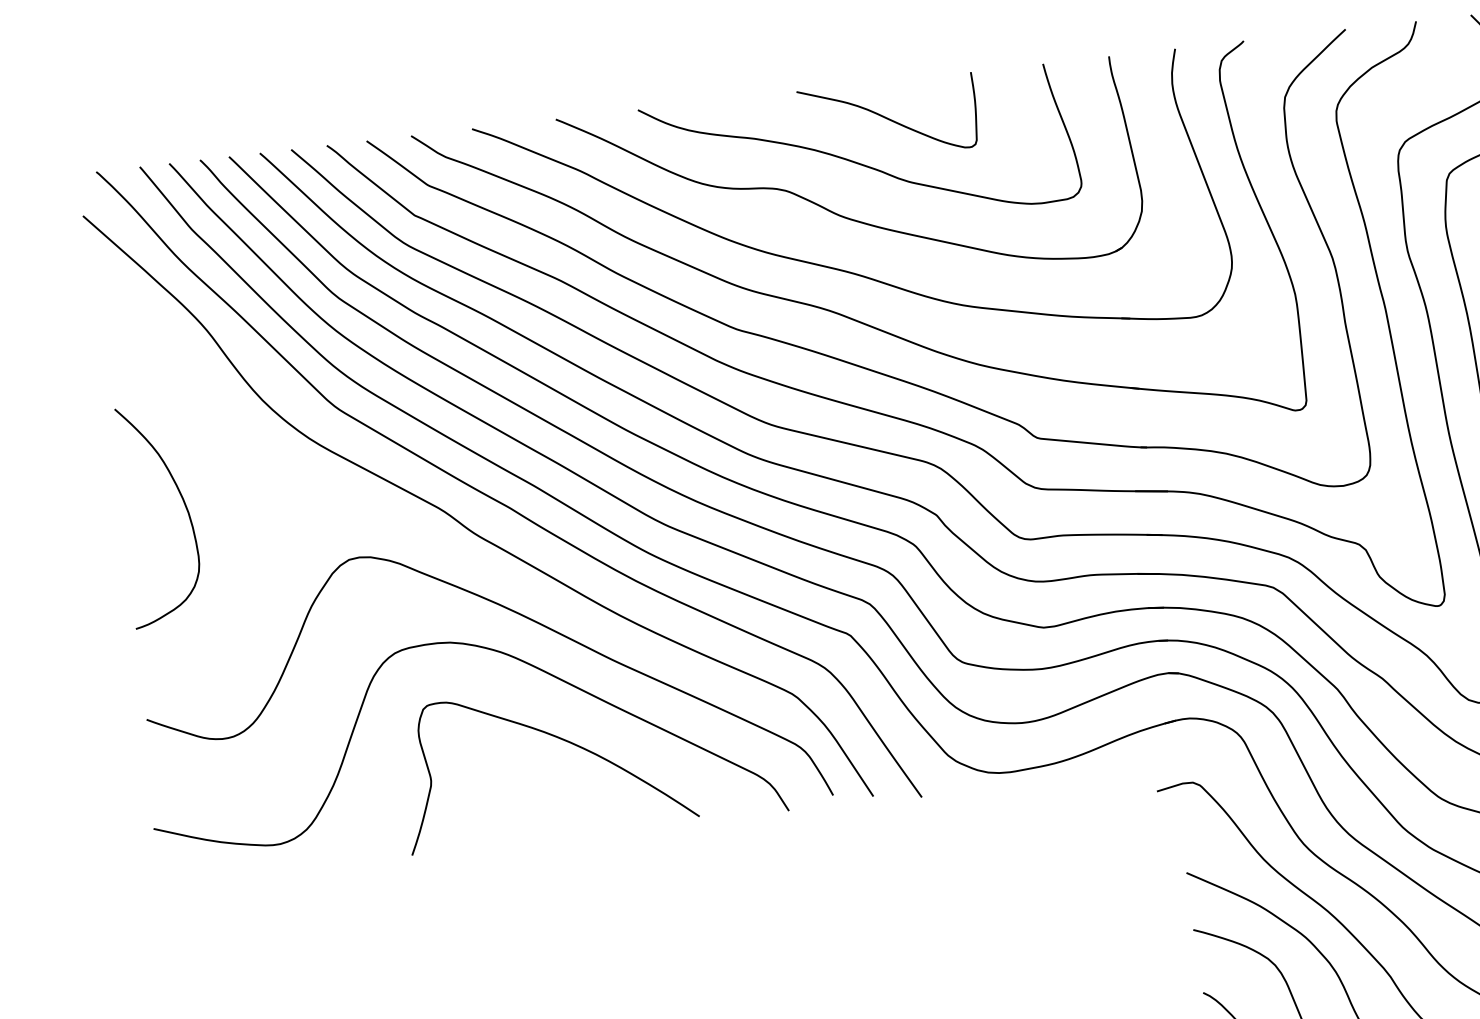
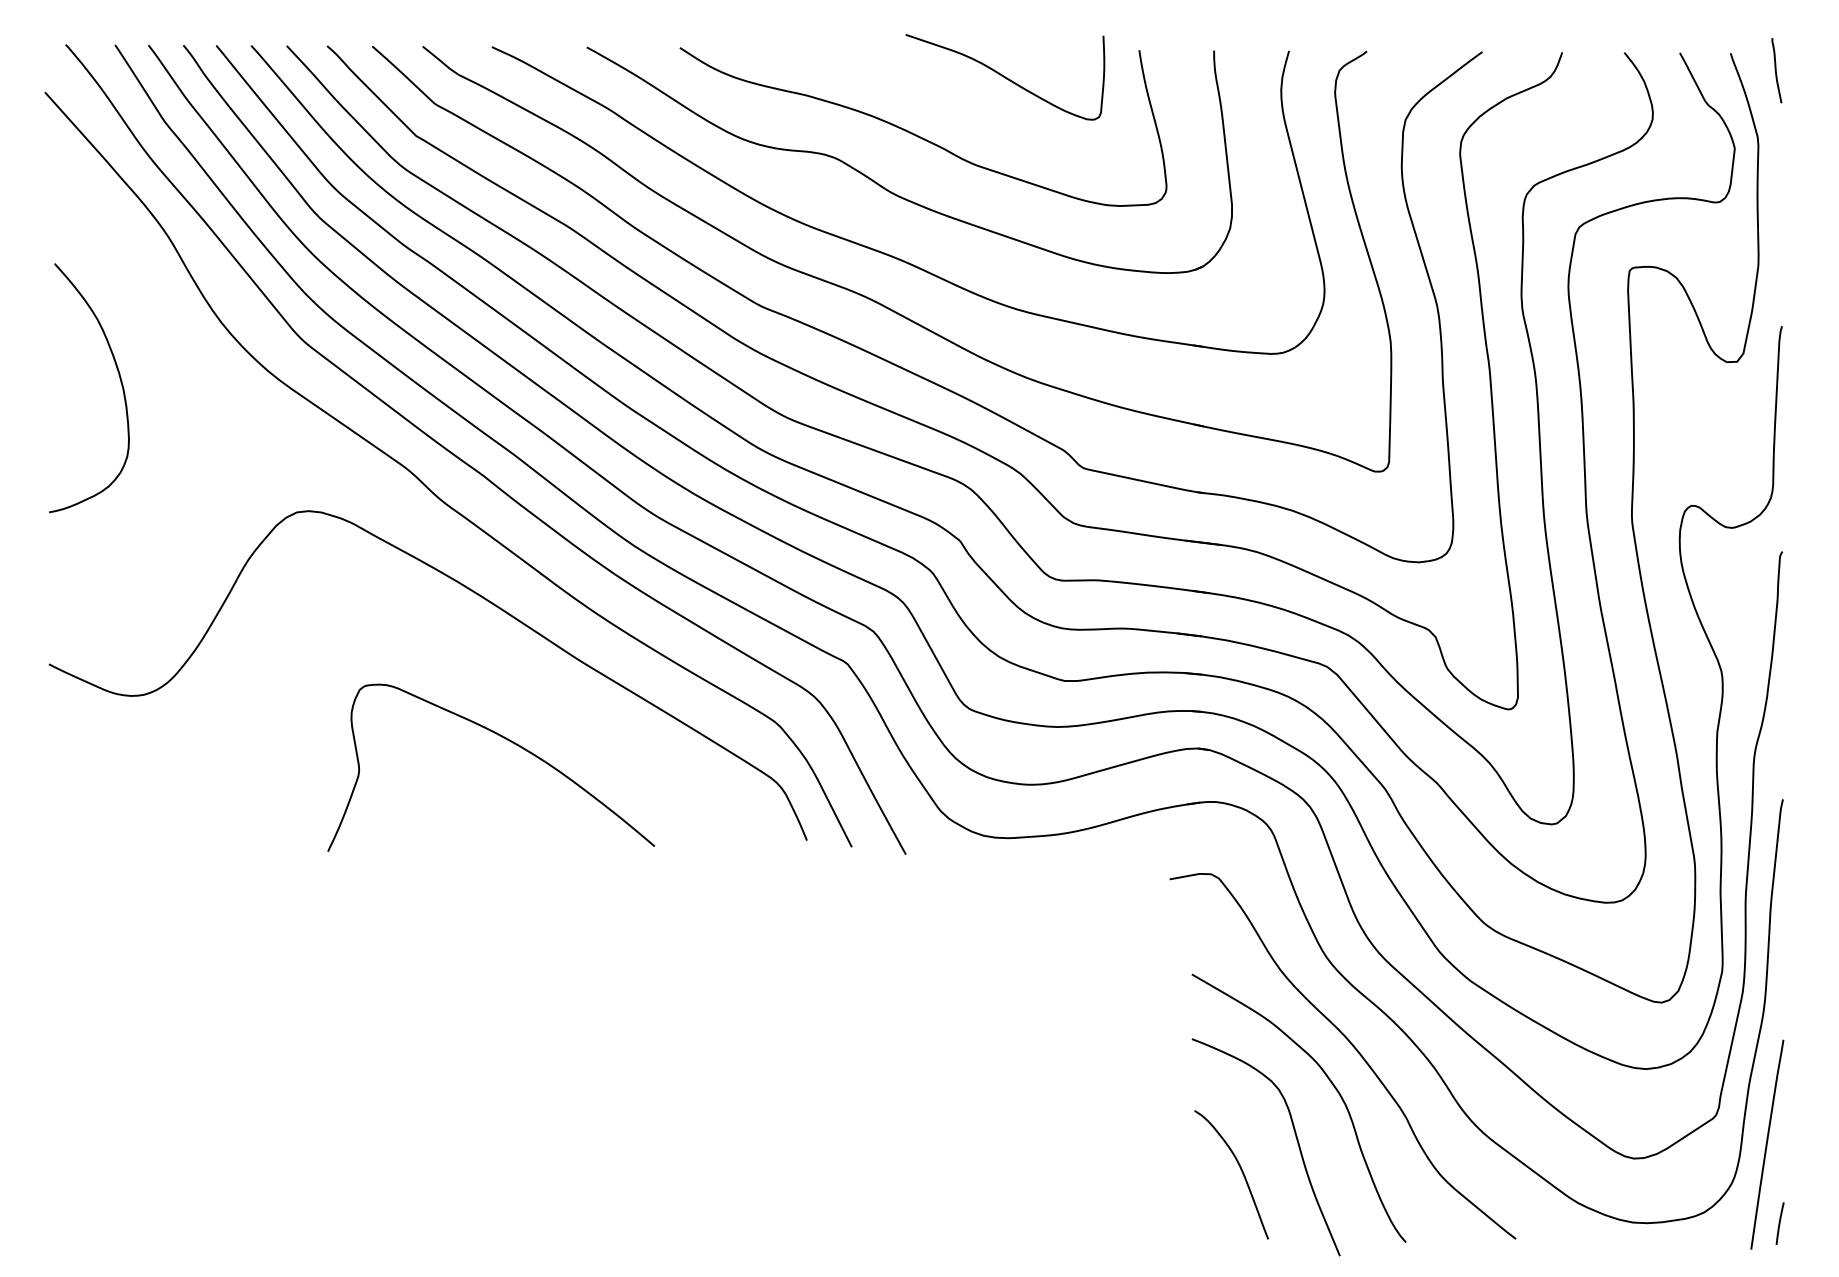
curve: (888, 119) -> (1005, 77), moved
curve: (183, 504) -> (119, 379), moved
curve: (490, 650) -> (442, 632), removed

